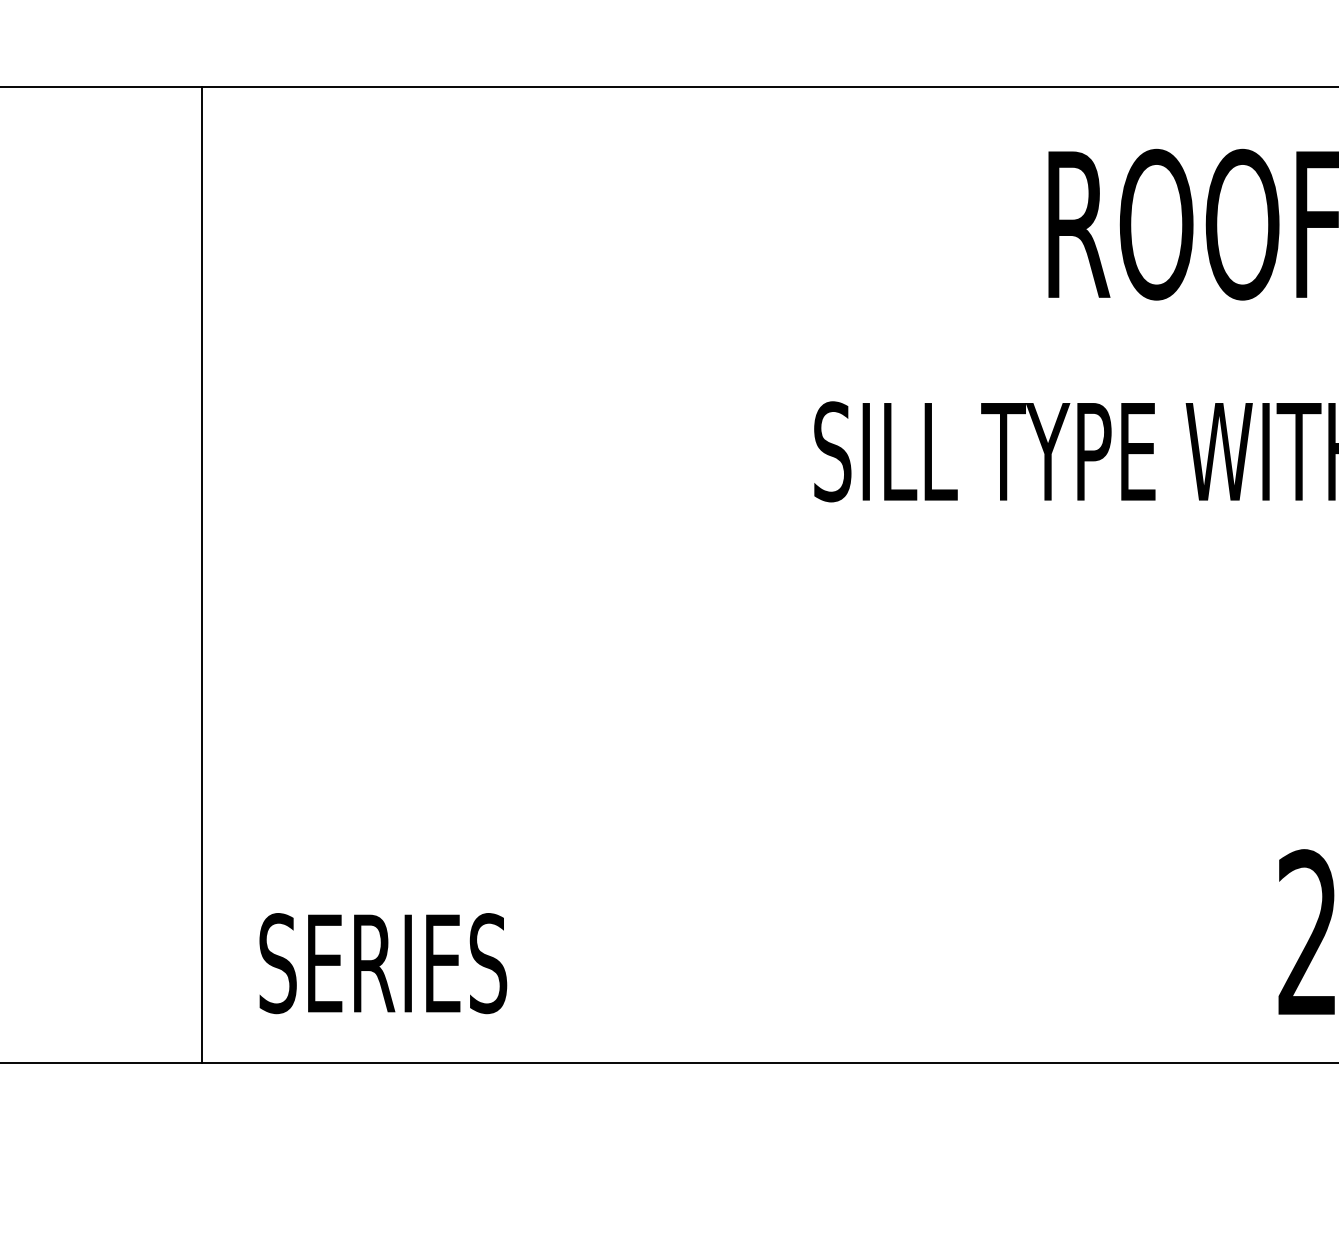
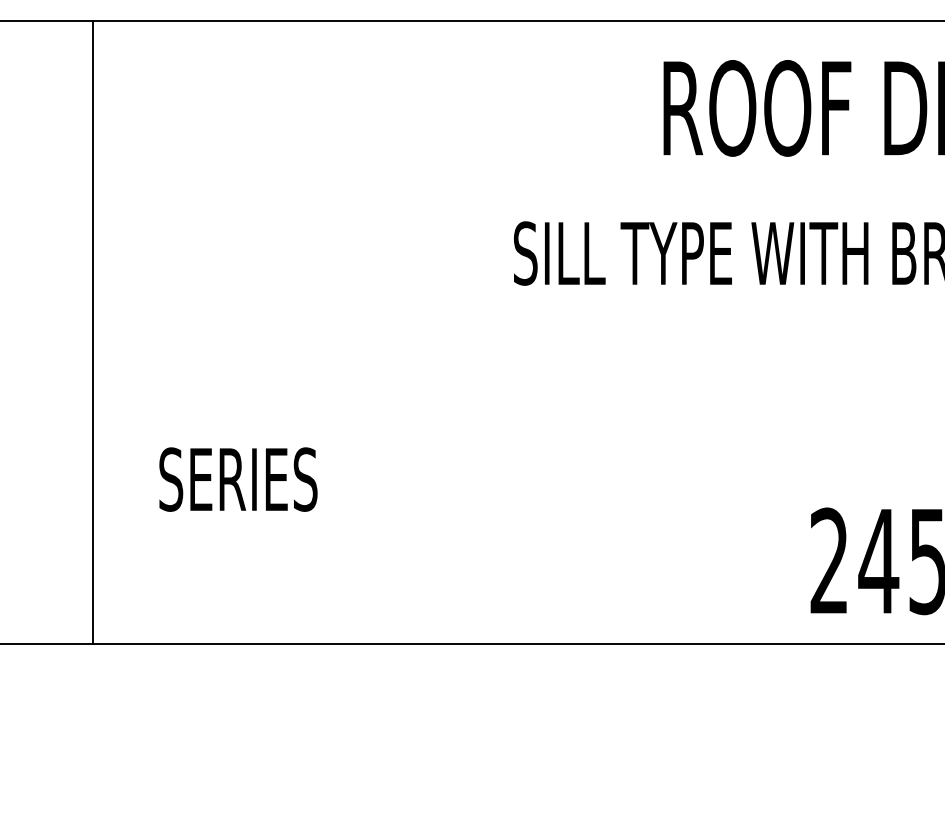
line: (201, 575) -> (93, 332), moved
text: (383, 963) -> (238, 479), moved

